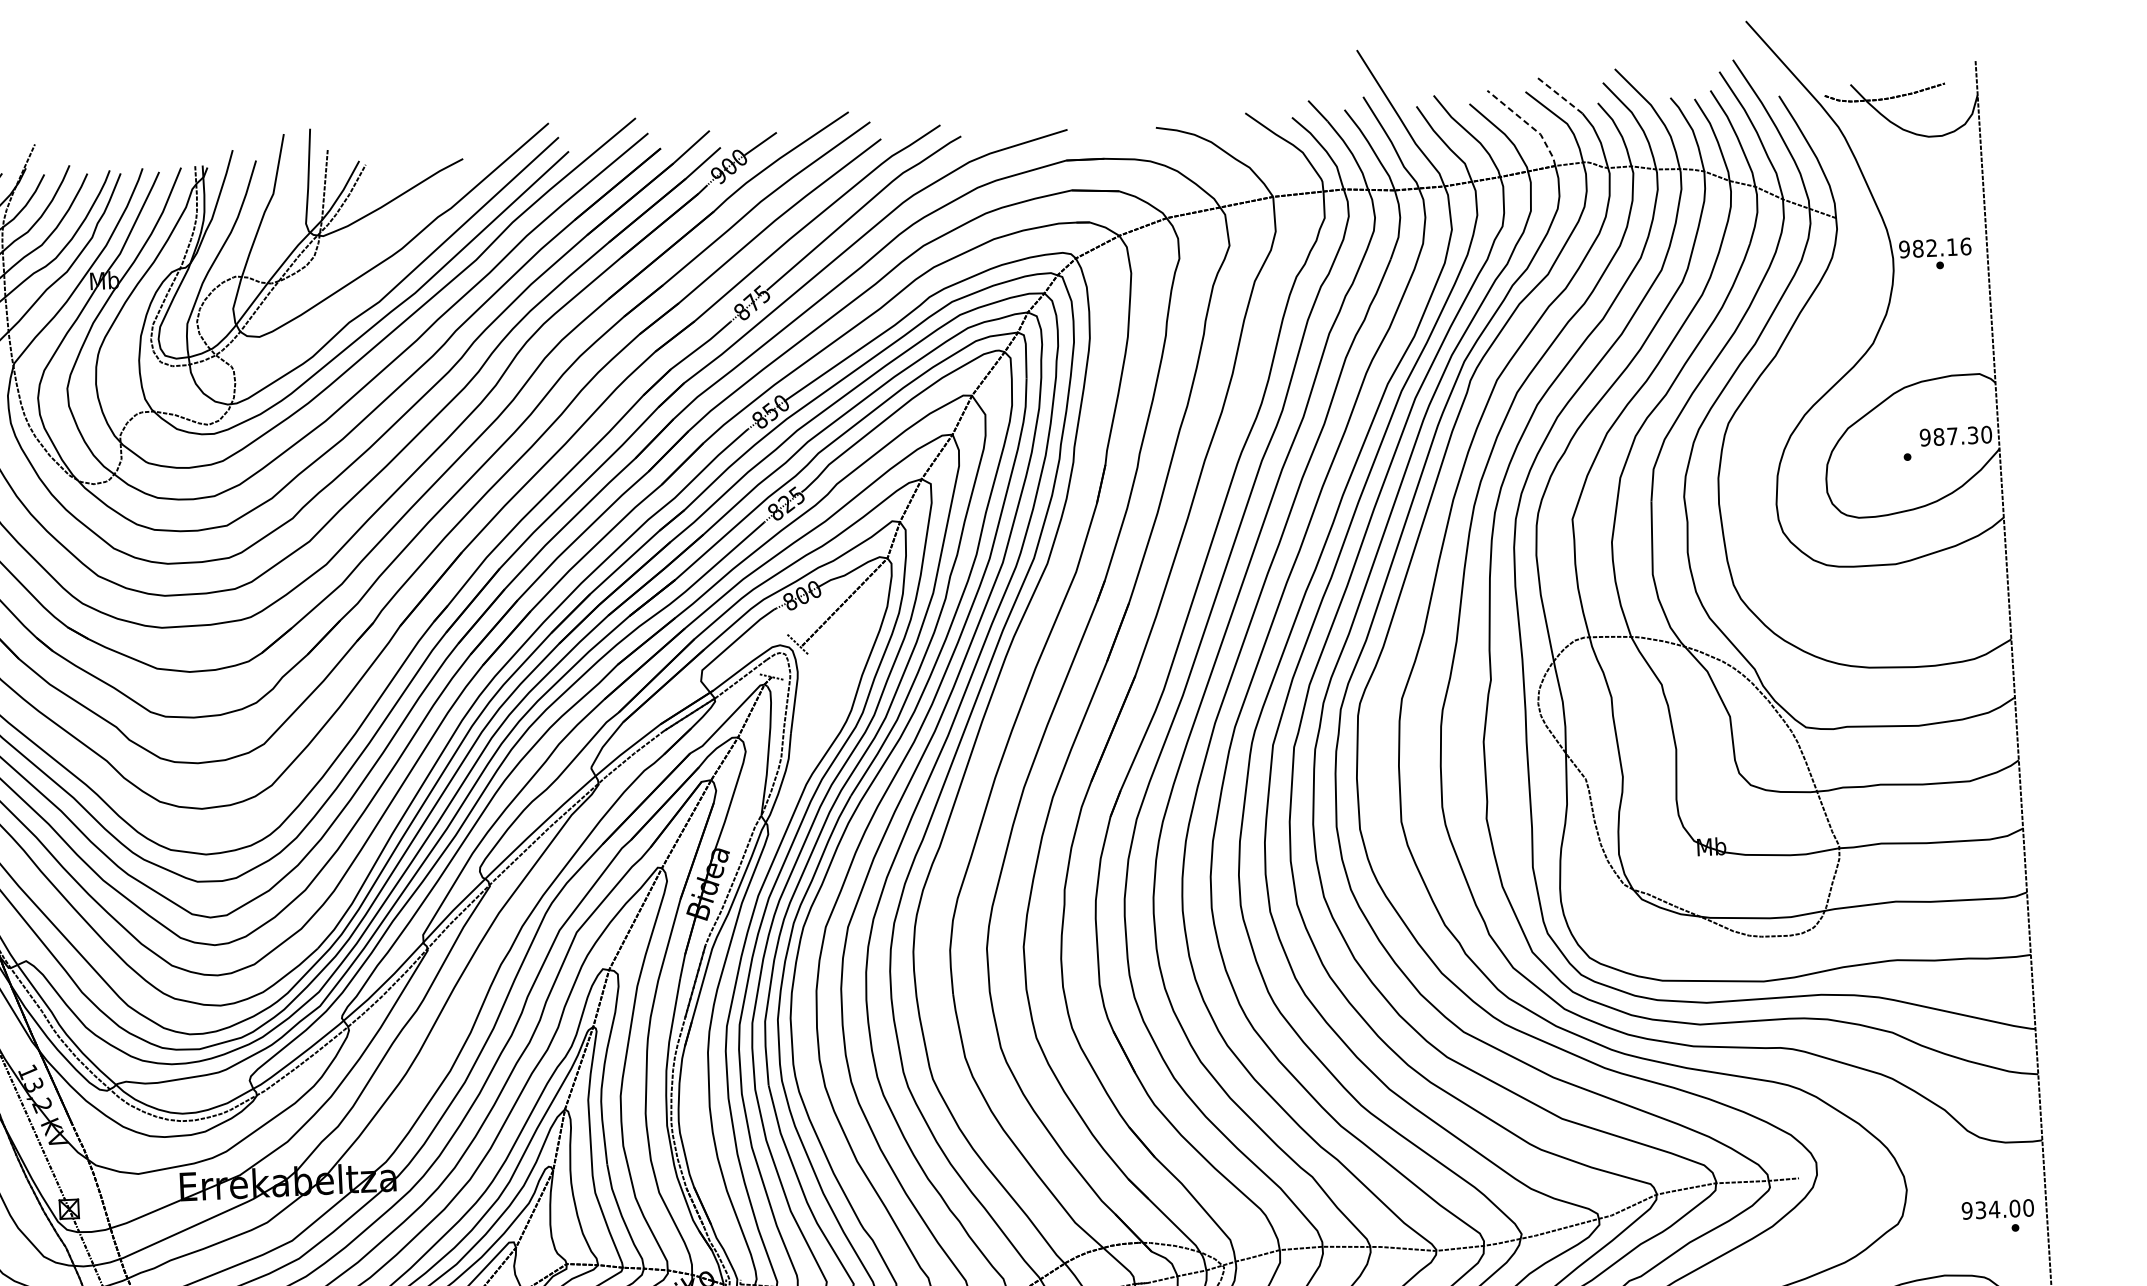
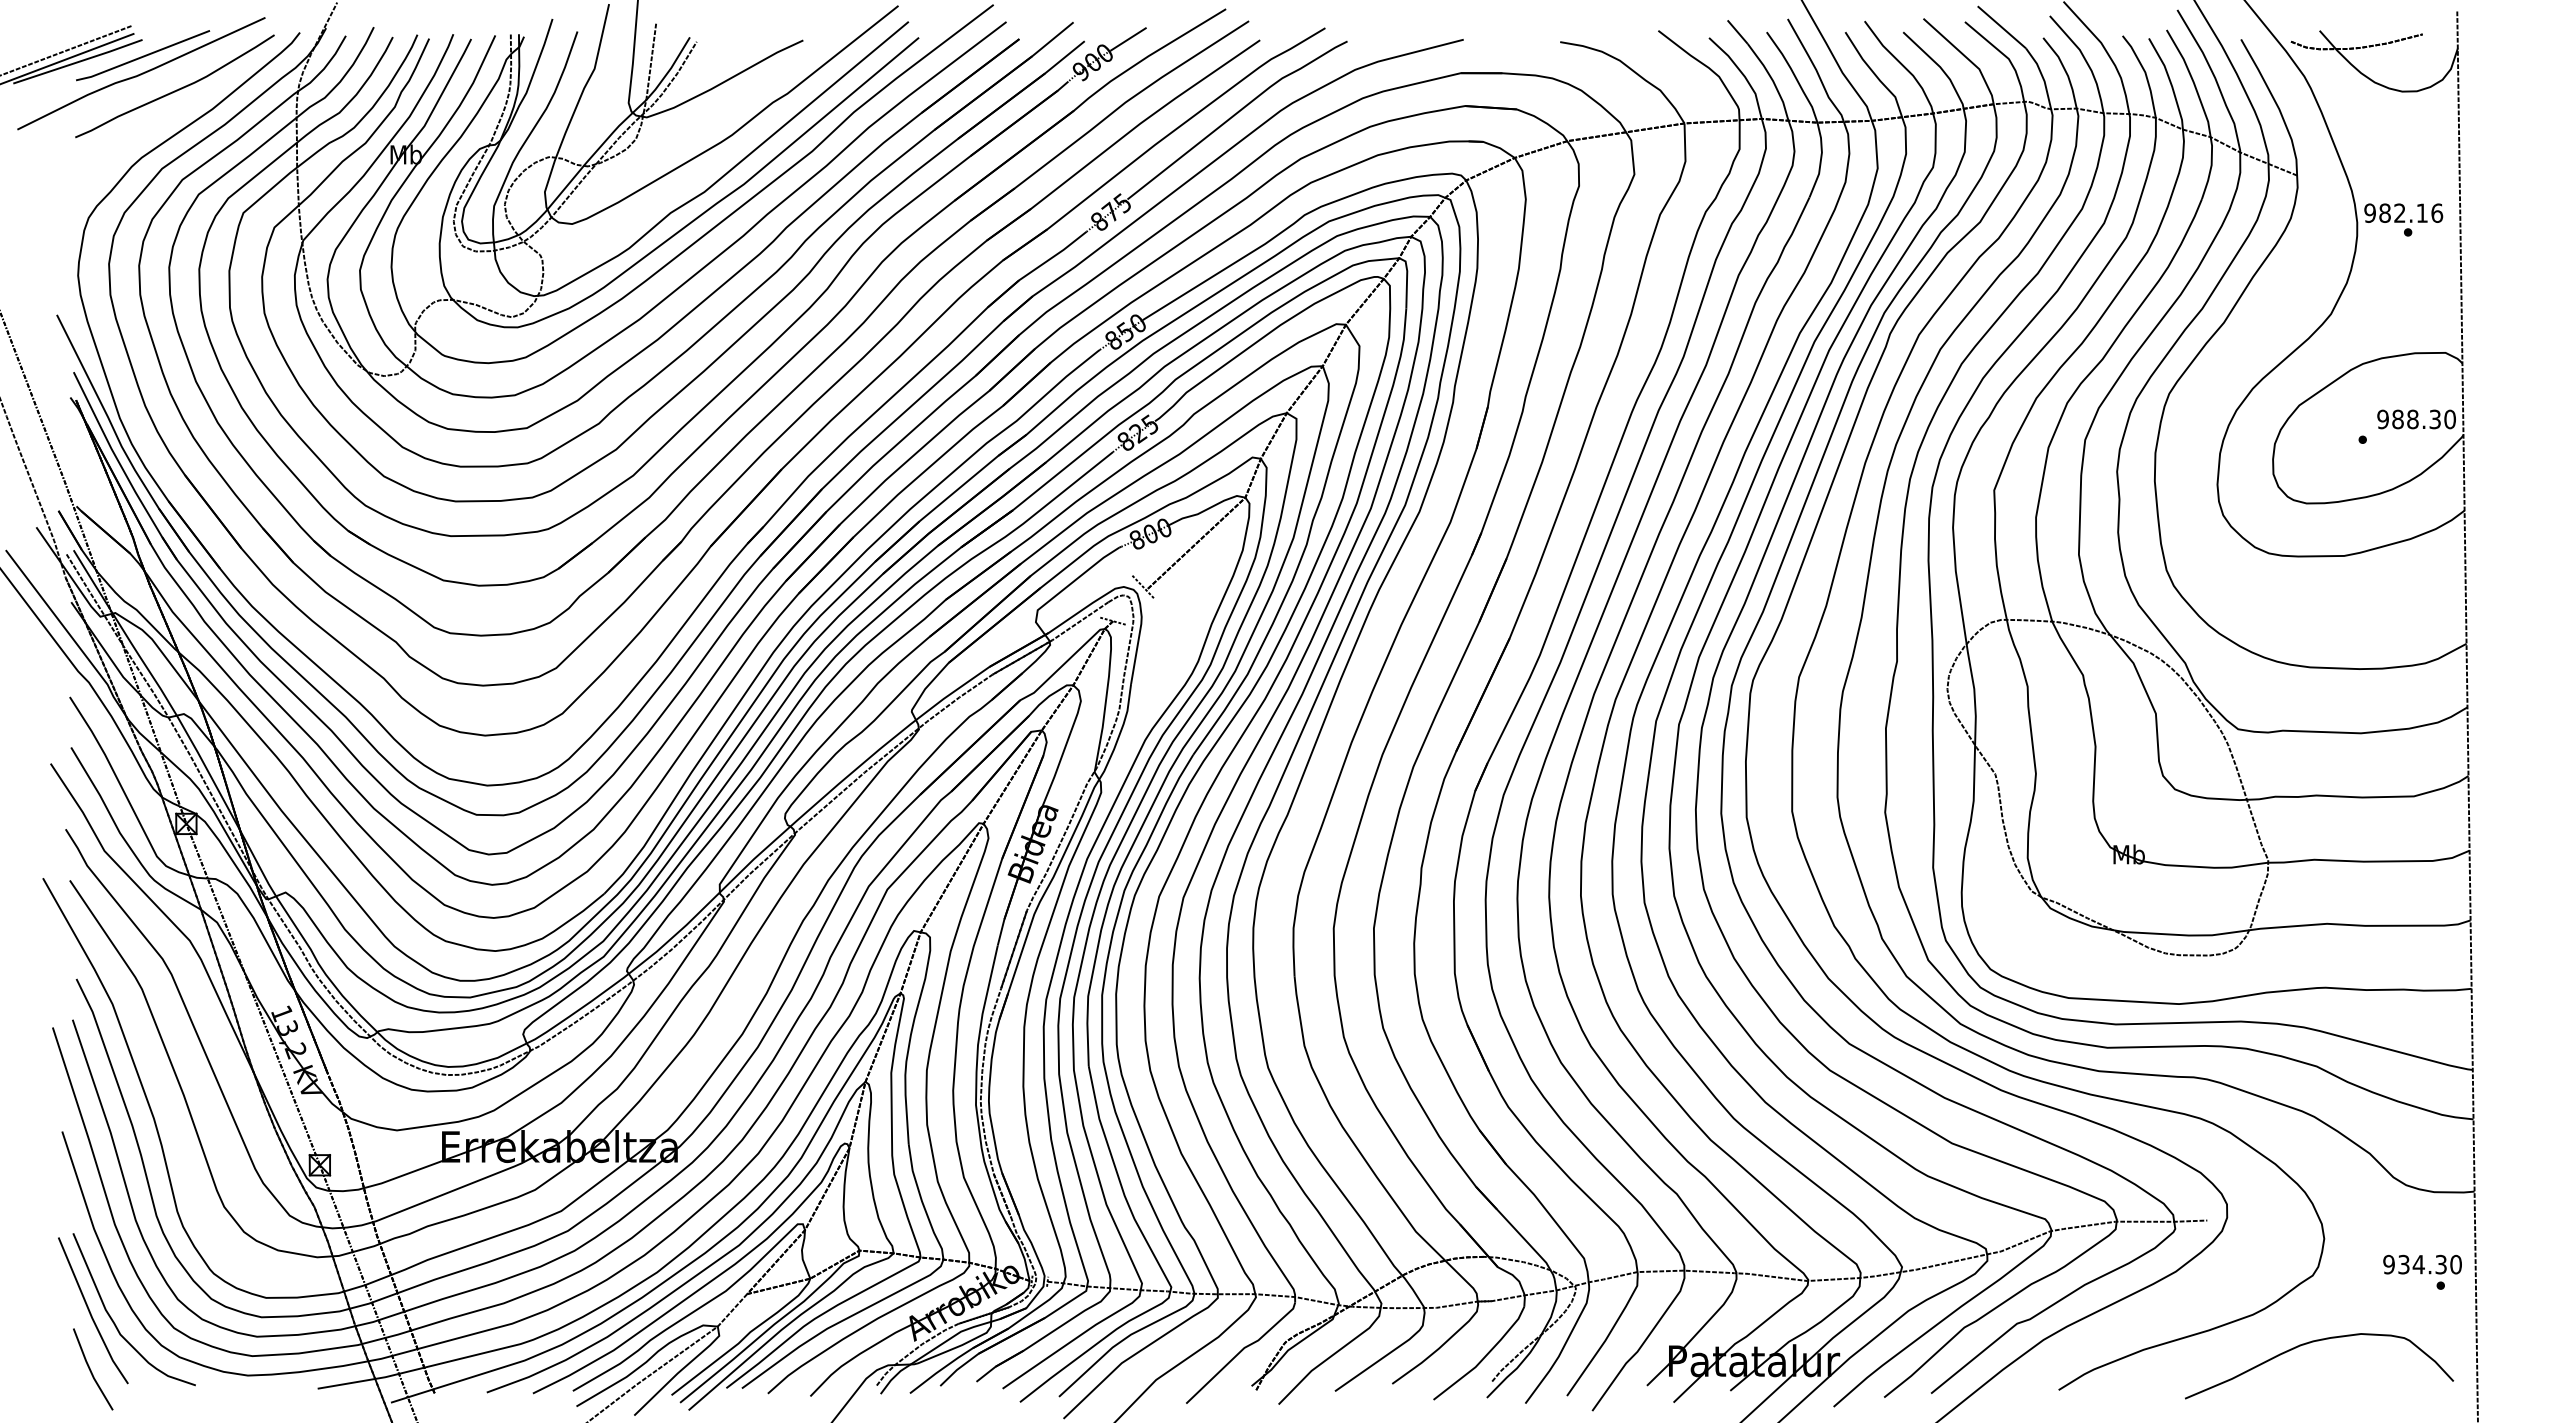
line: (1559, 95) -> (2001, 27), dashed -> solid
line: (1528, 124) -> (1966, 57), dashed -> solid
text: (1952, 436) -> (2412, 419), 987.30 -> 988.30
text: (2015, 1208) -> (2441, 1264), 934.00 -> 934.30

